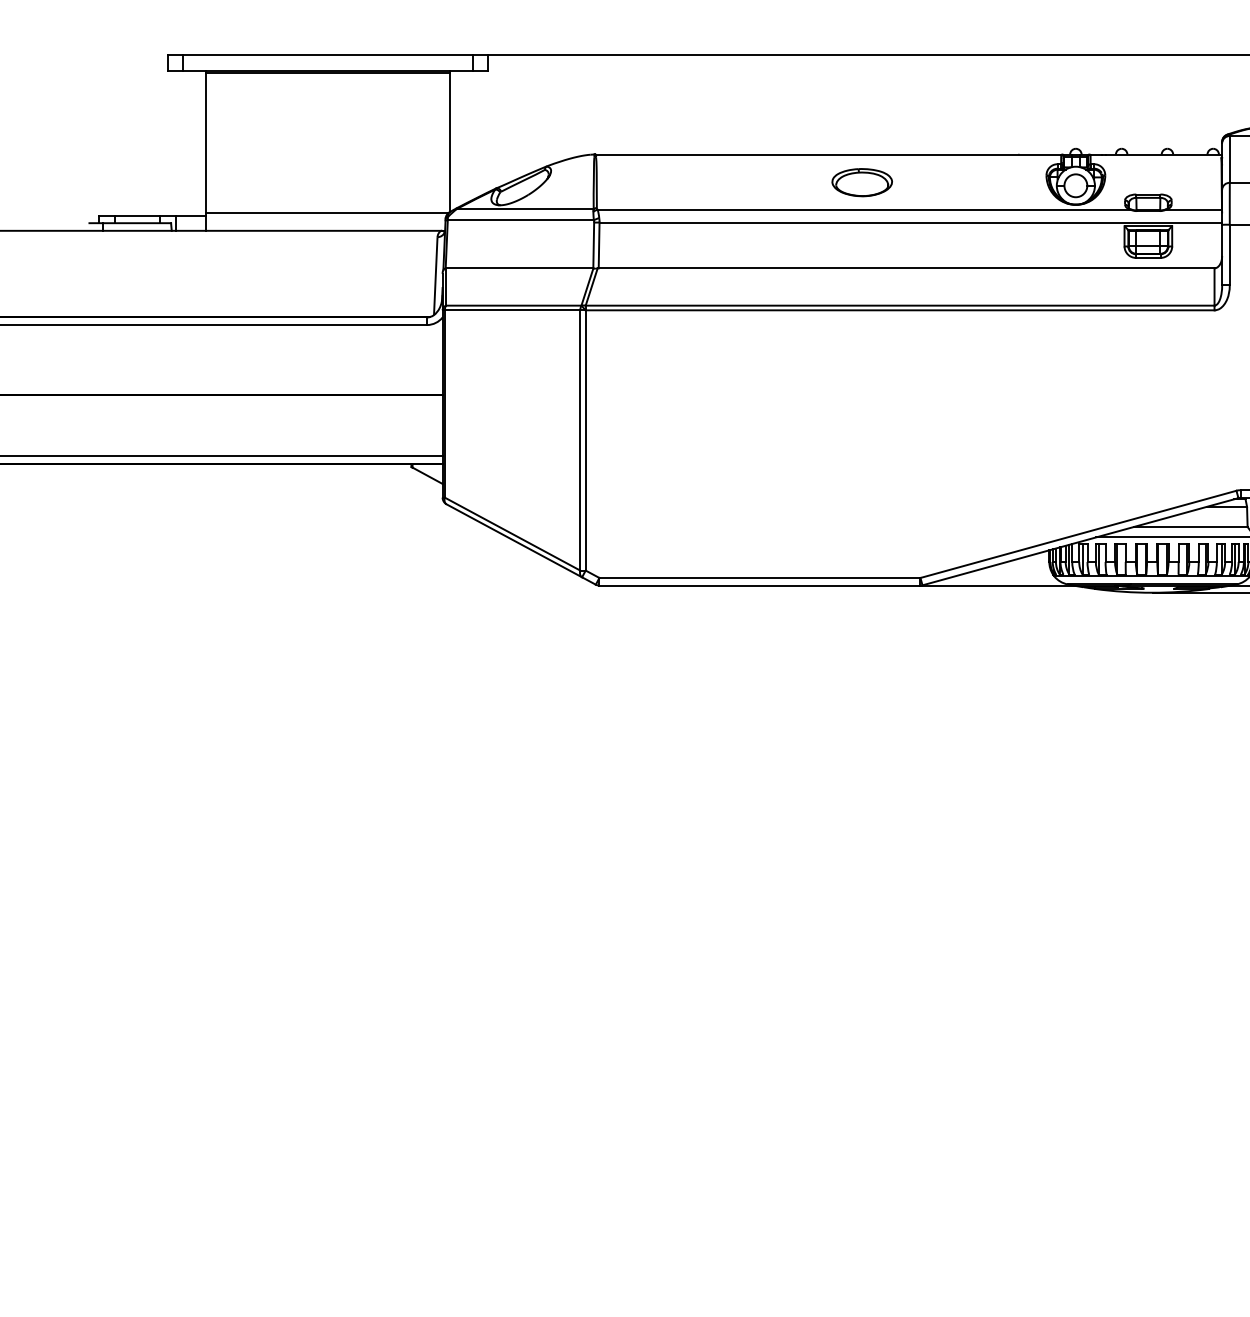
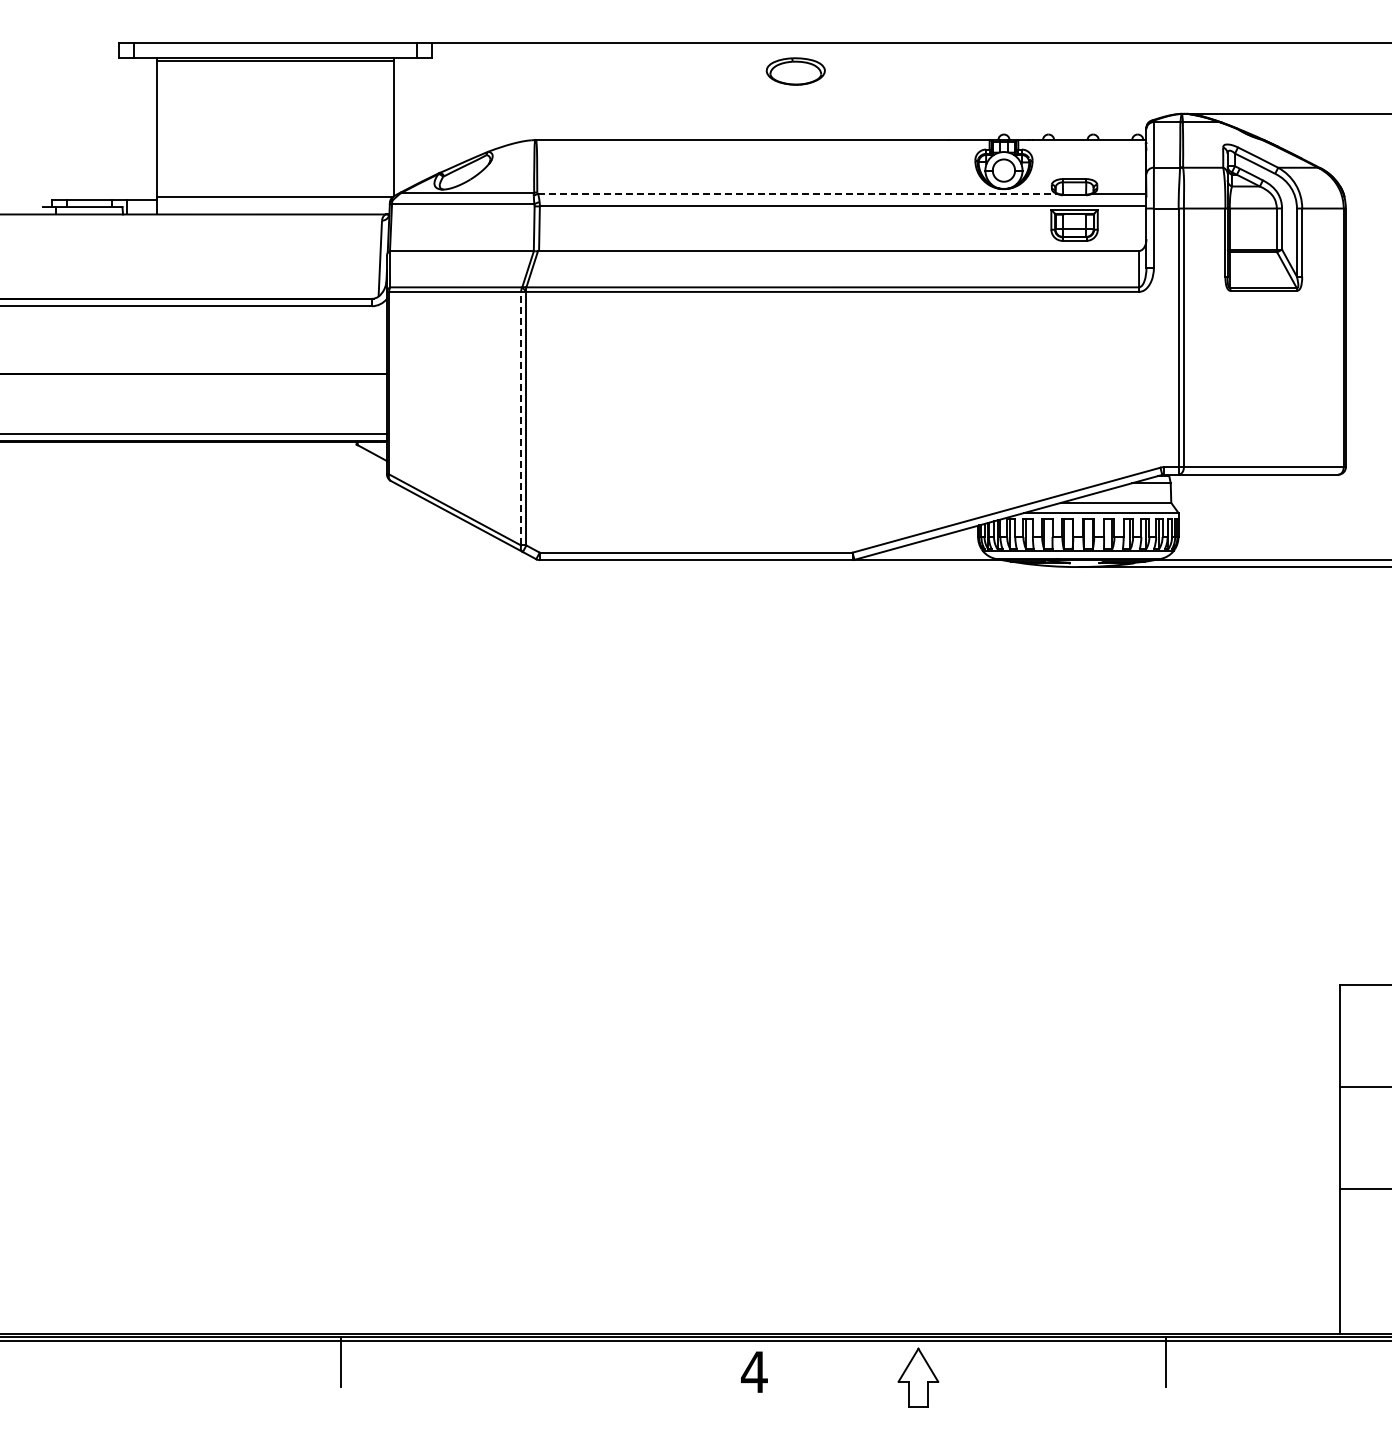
part: (861, 182) -> (795, 71), moved
line: (863, 209) -> (797, 193), solid -> dashed
line: (580, 440) -> (521, 418), solid -> dashed

